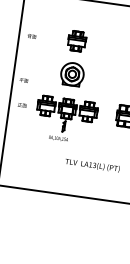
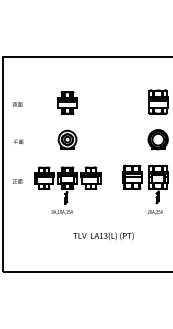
part: (72, 74) -> (67, 139), size x0.71
text: (23, 80) -> (18, 141), moved

